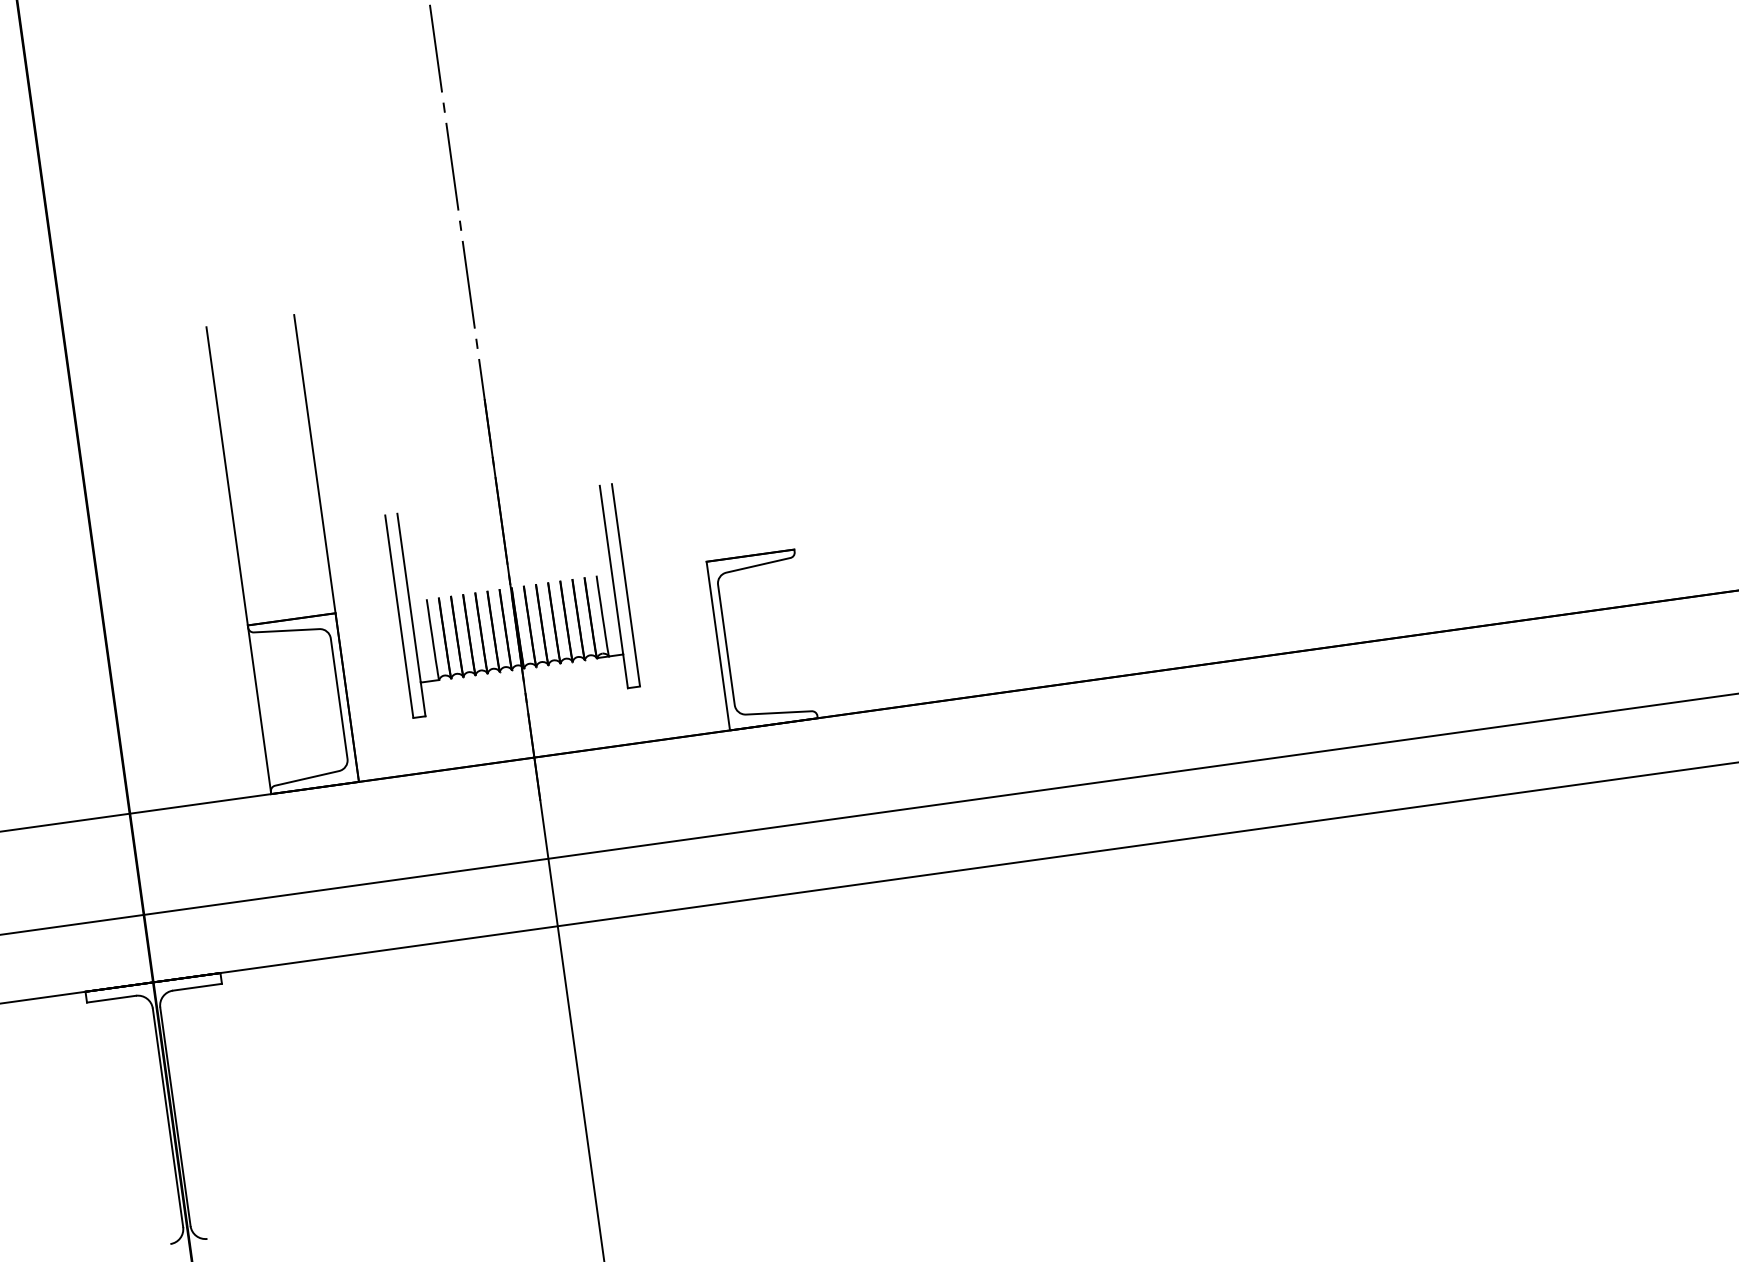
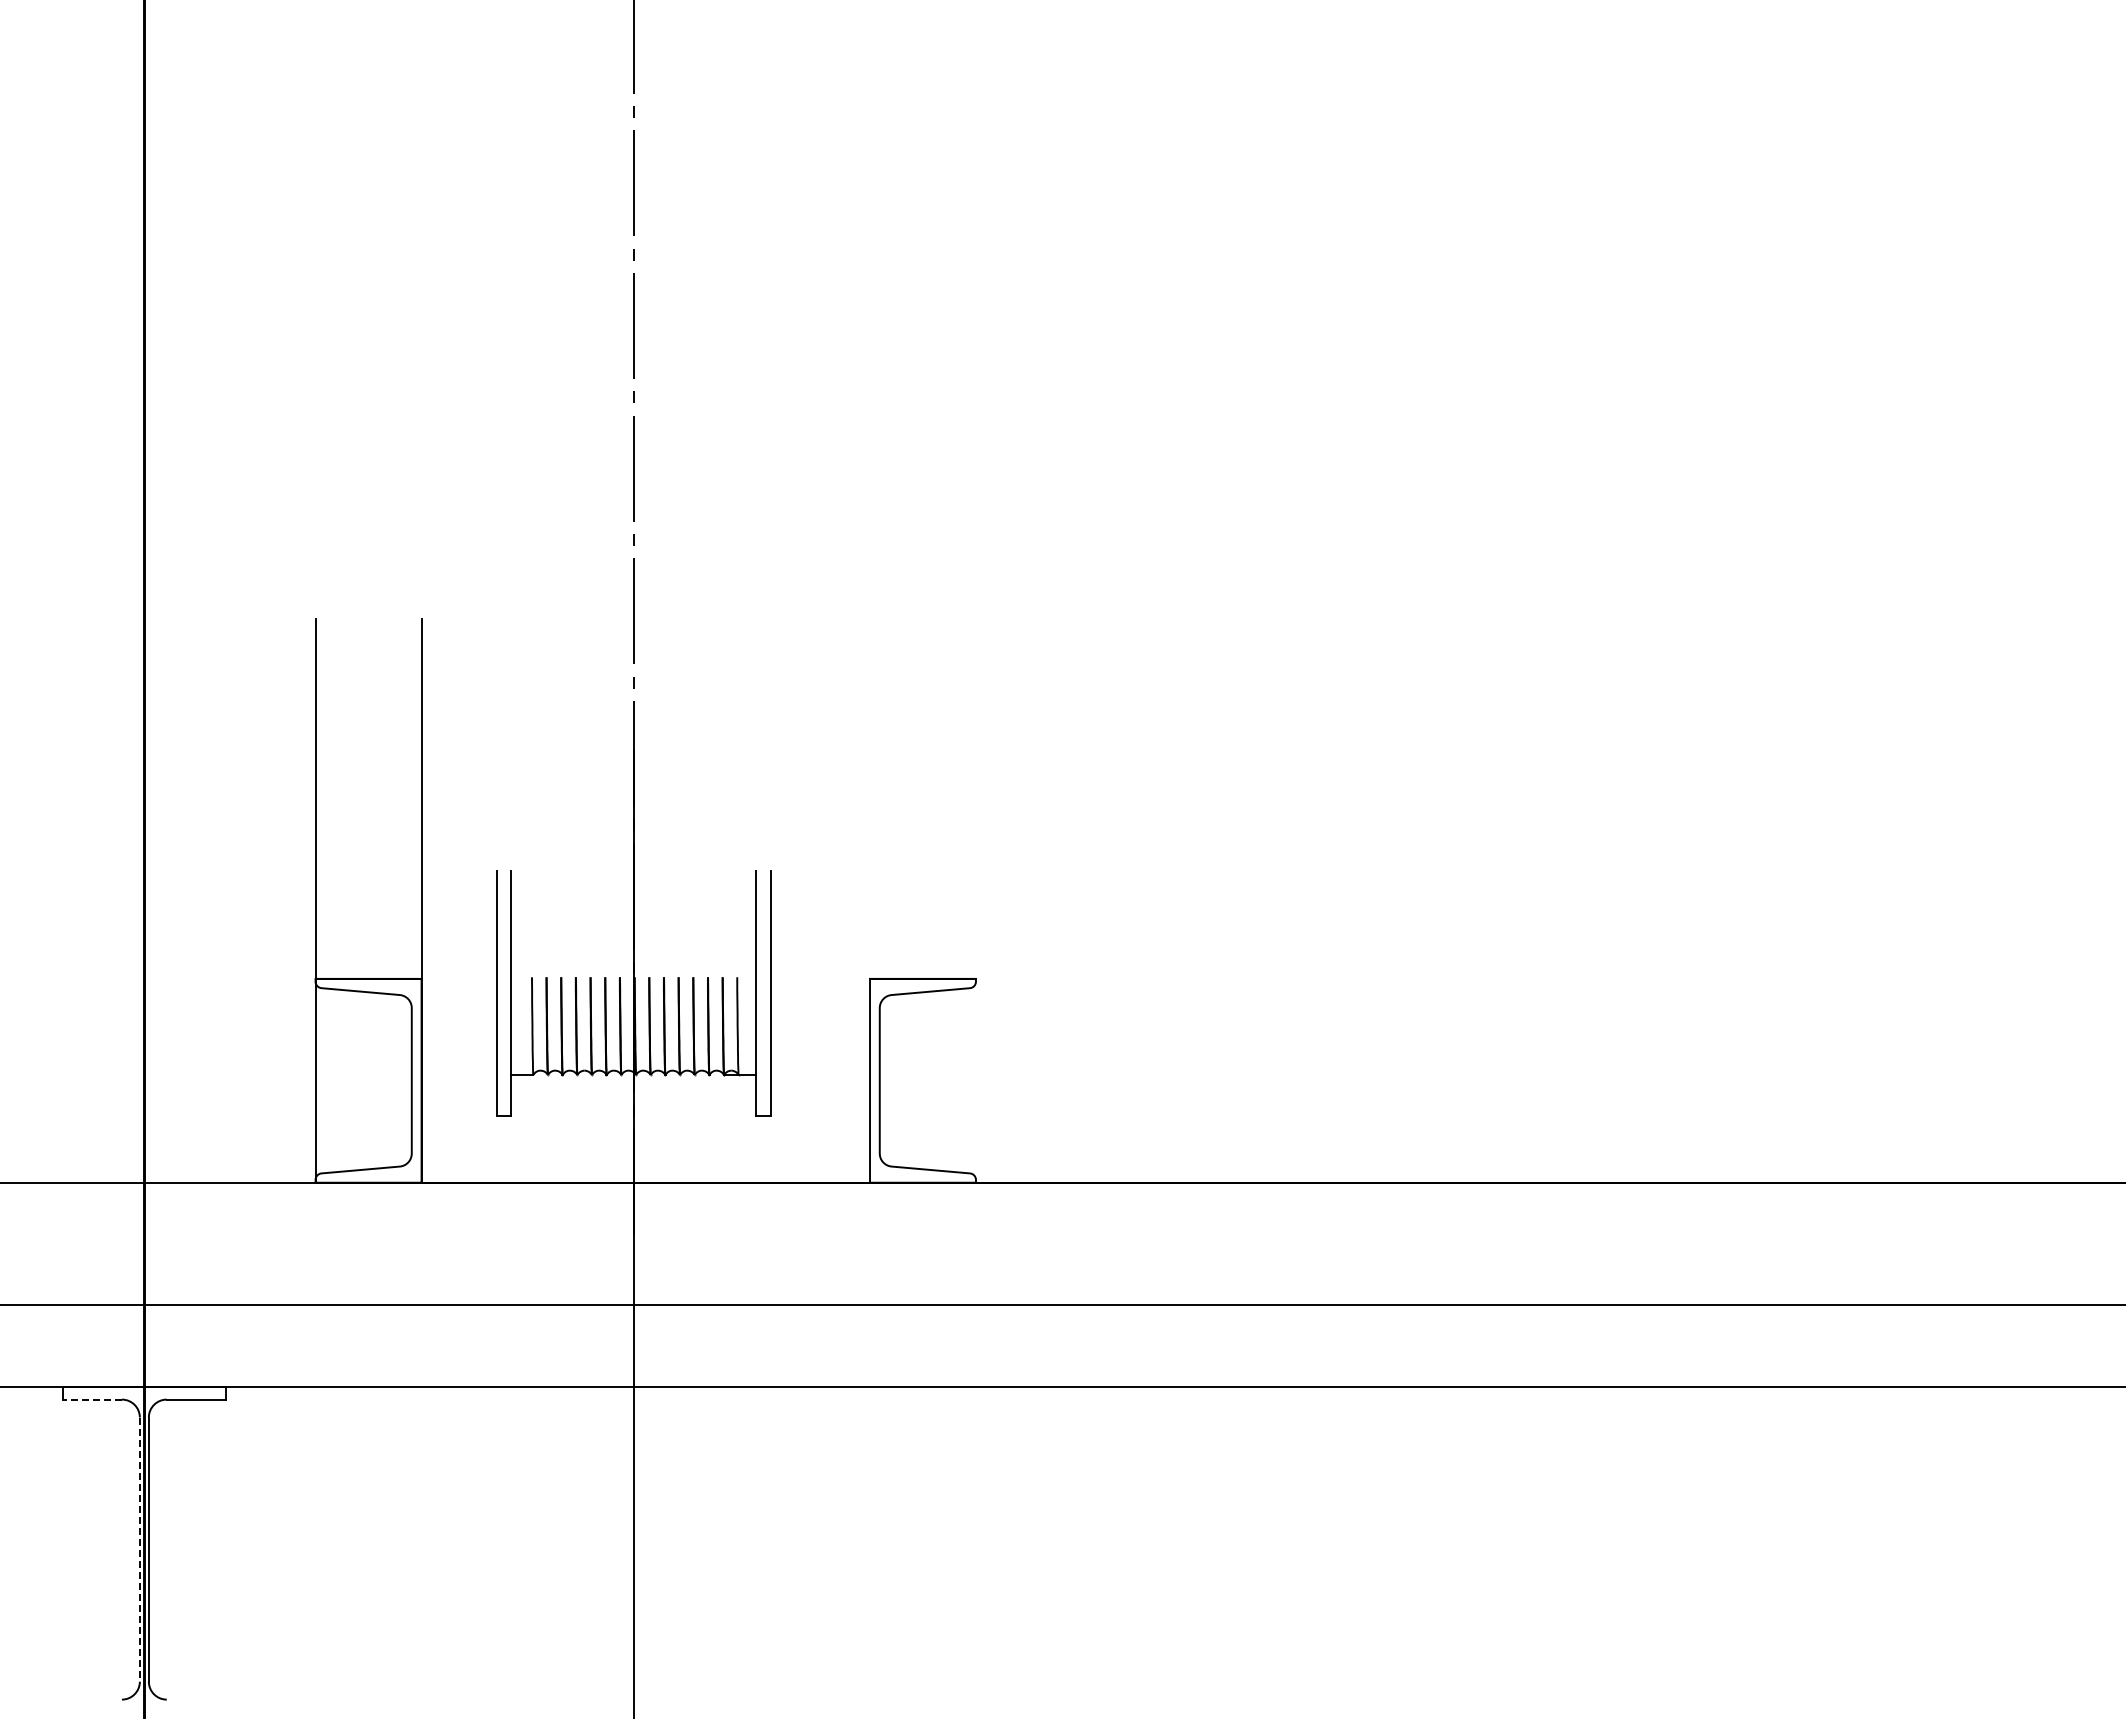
line: (111, 999) -> (92, 1399), solid -> dashed
line: (167, 1118) -> (139, 1550), solid -> dashed

